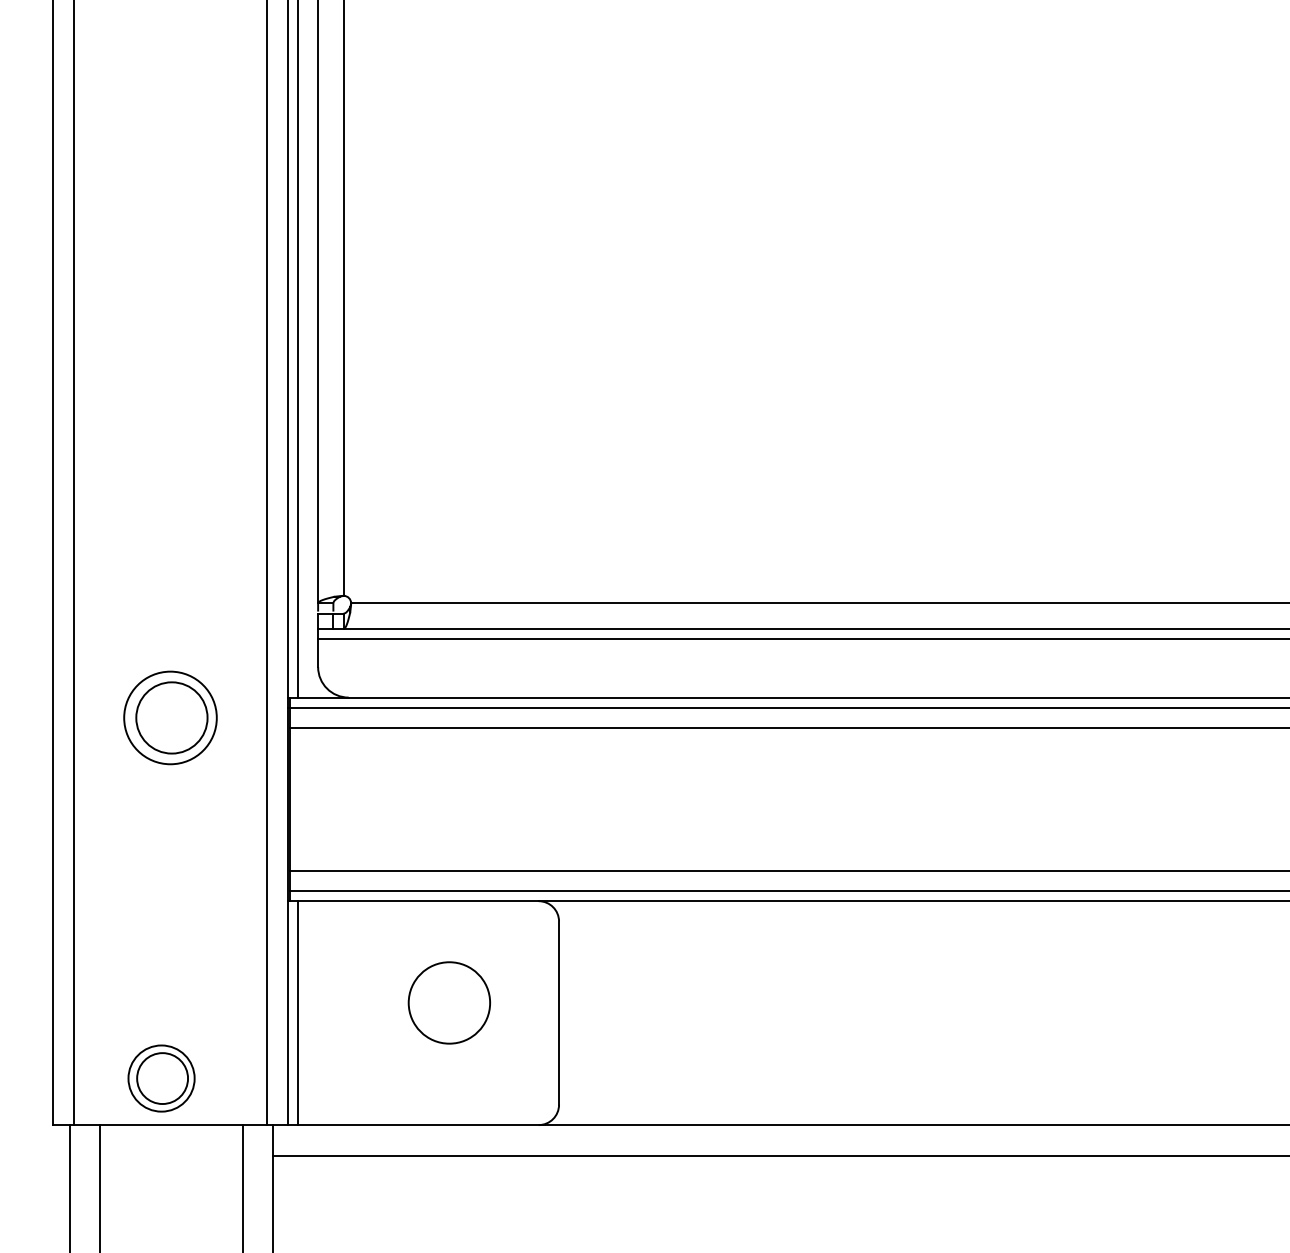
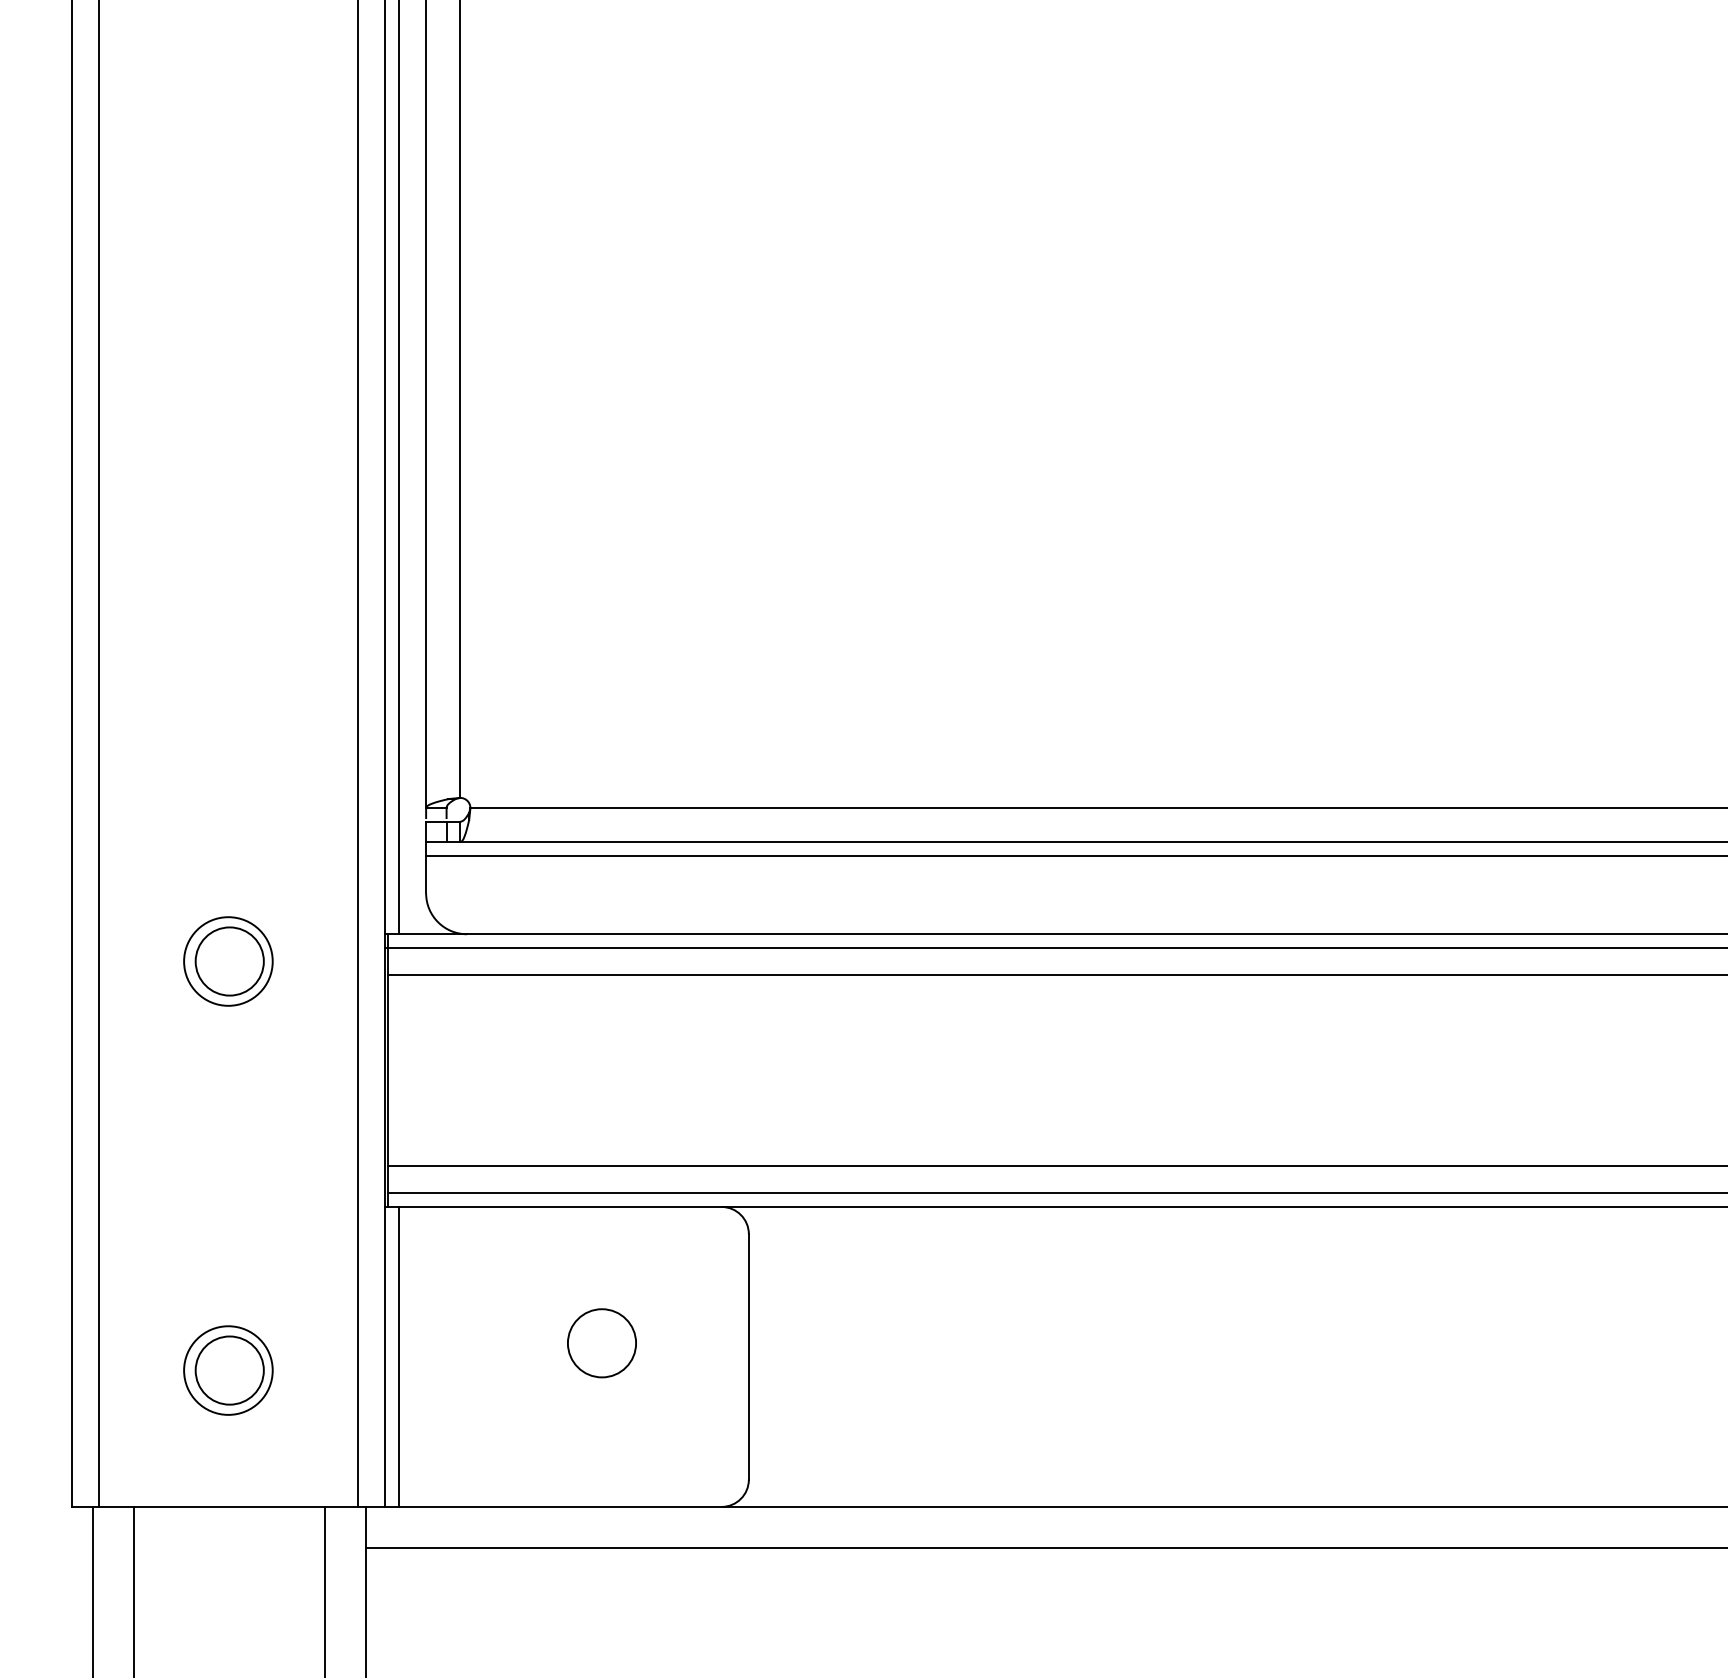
part: (170, 717) -> (228, 961), size x0.71
circle: (449, 1003) -> (601, 1343), size x0.62
part: (161, 1078) -> (228, 1370), moved

